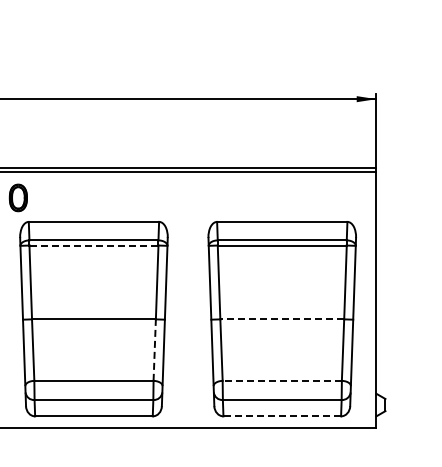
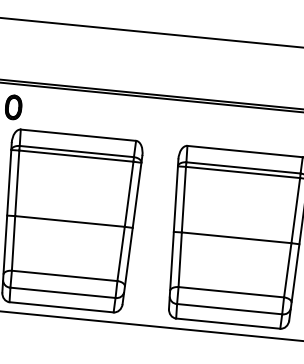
line: (93, 245) -> (75, 156), dashed -> solid
line: (282, 319) -> (236, 237), dashed -> solid
line: (154, 350) -> (120, 254), dashed -> solid
line: (282, 380) -> (231, 291), dashed -> solid
line: (282, 416) -> (228, 323), dashed -> solid

